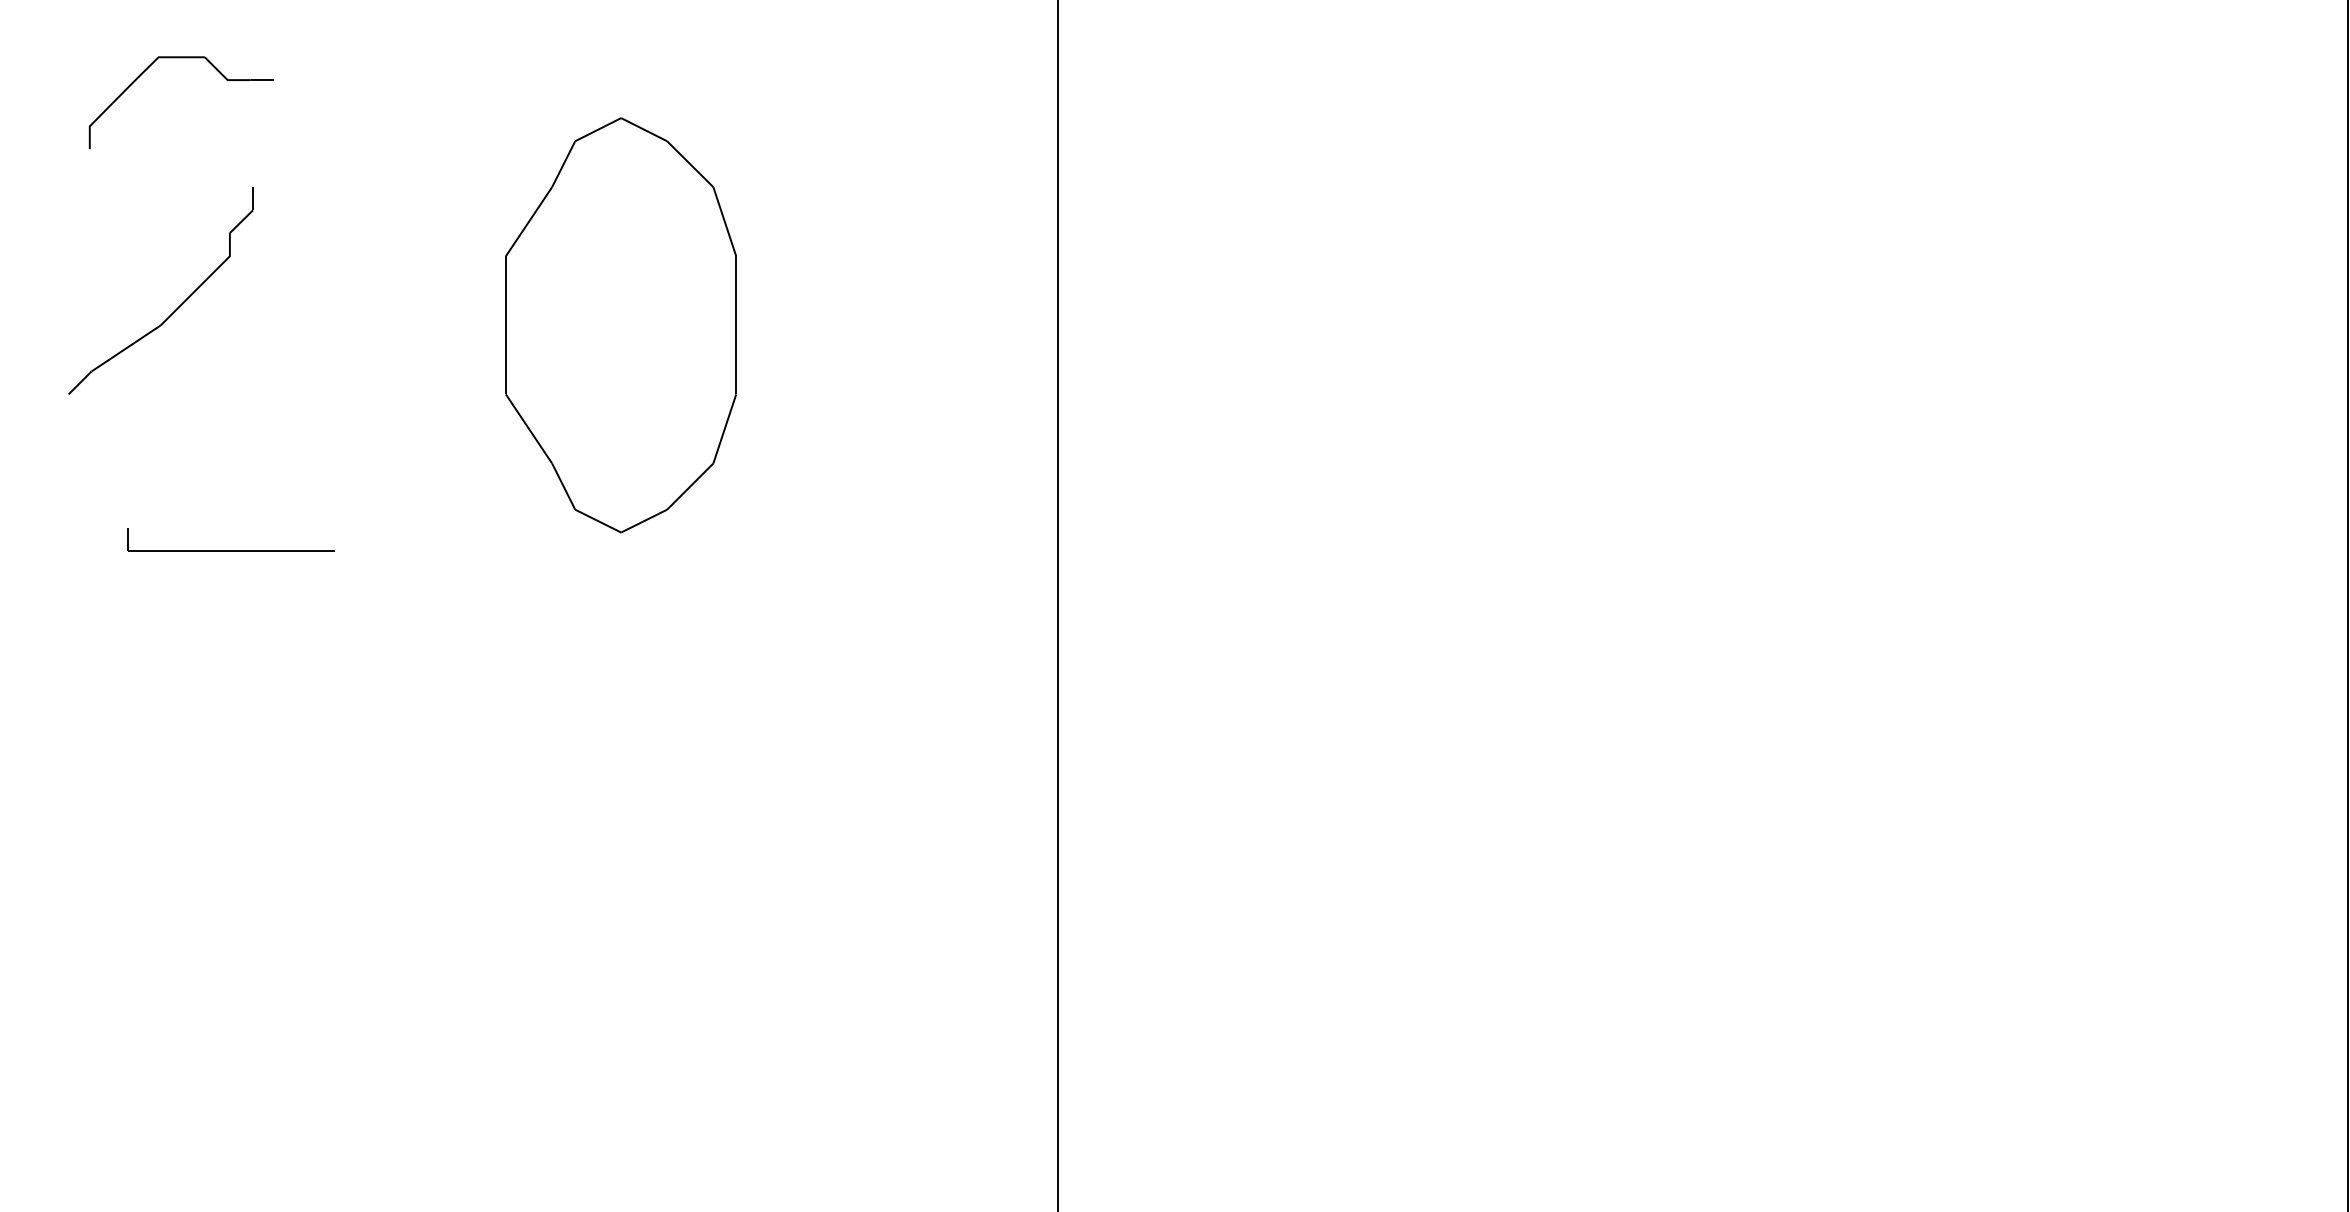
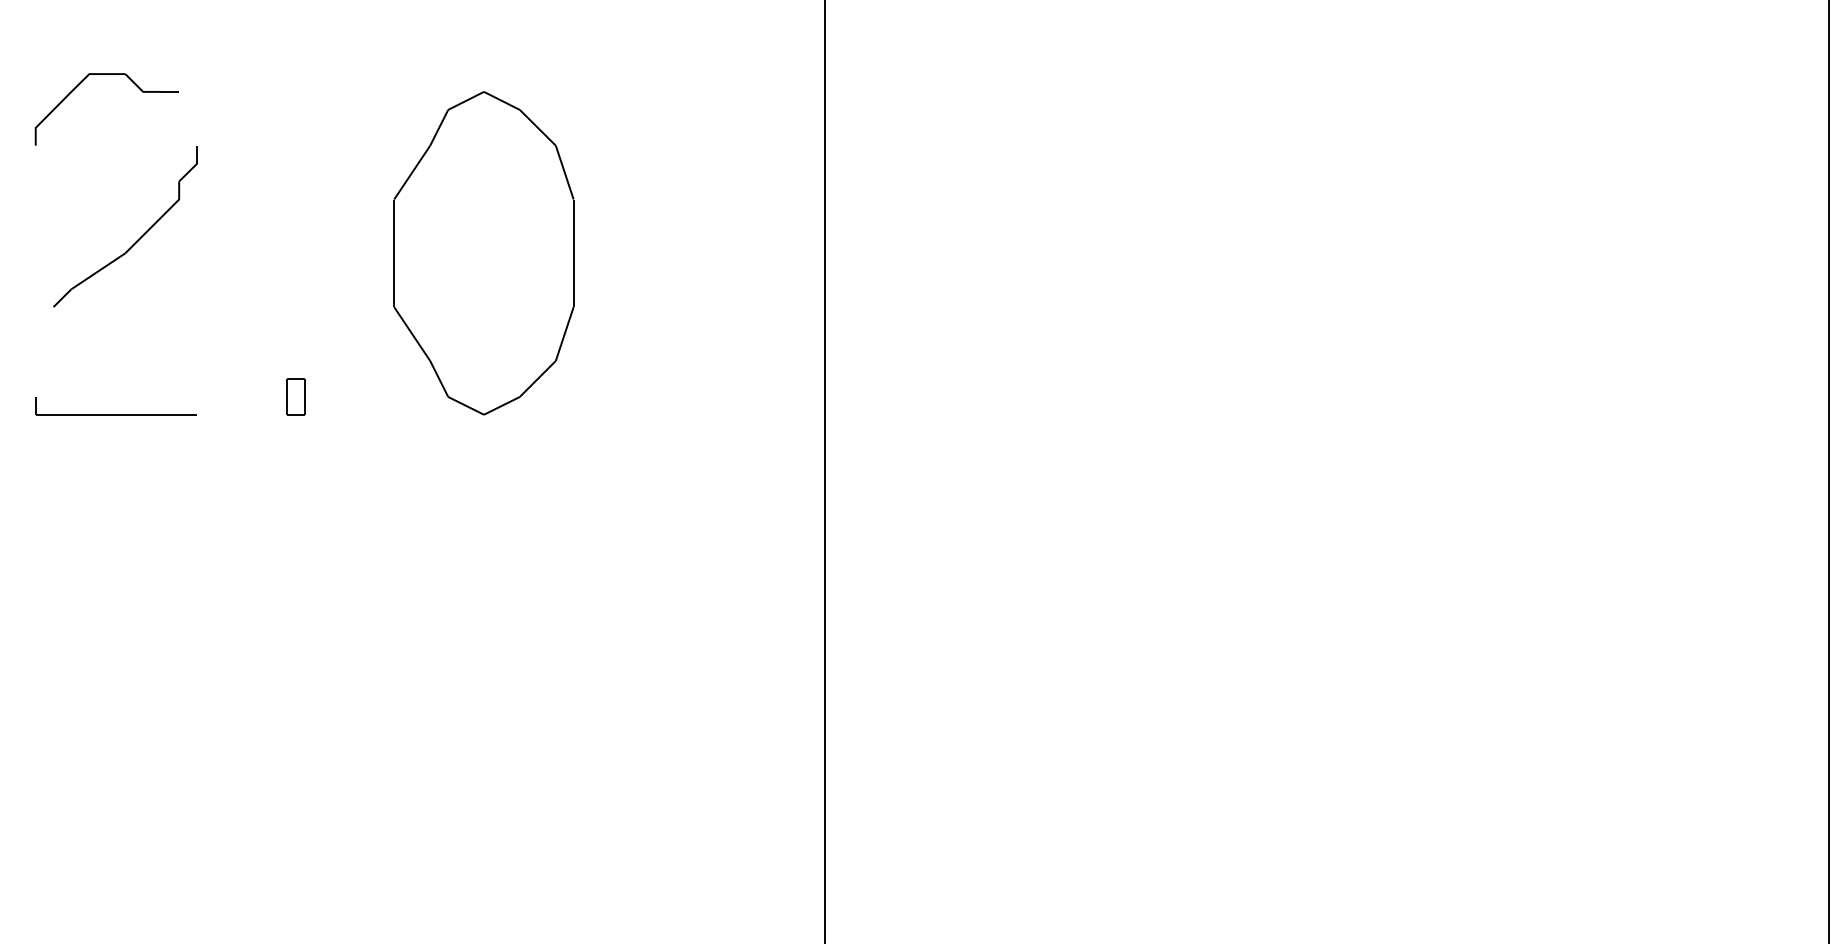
part: (180, 58) -> (106, 75), moved
part: (379, 509) -> (295, 396), added
part: (230, 550) -> (115, 414), moved

